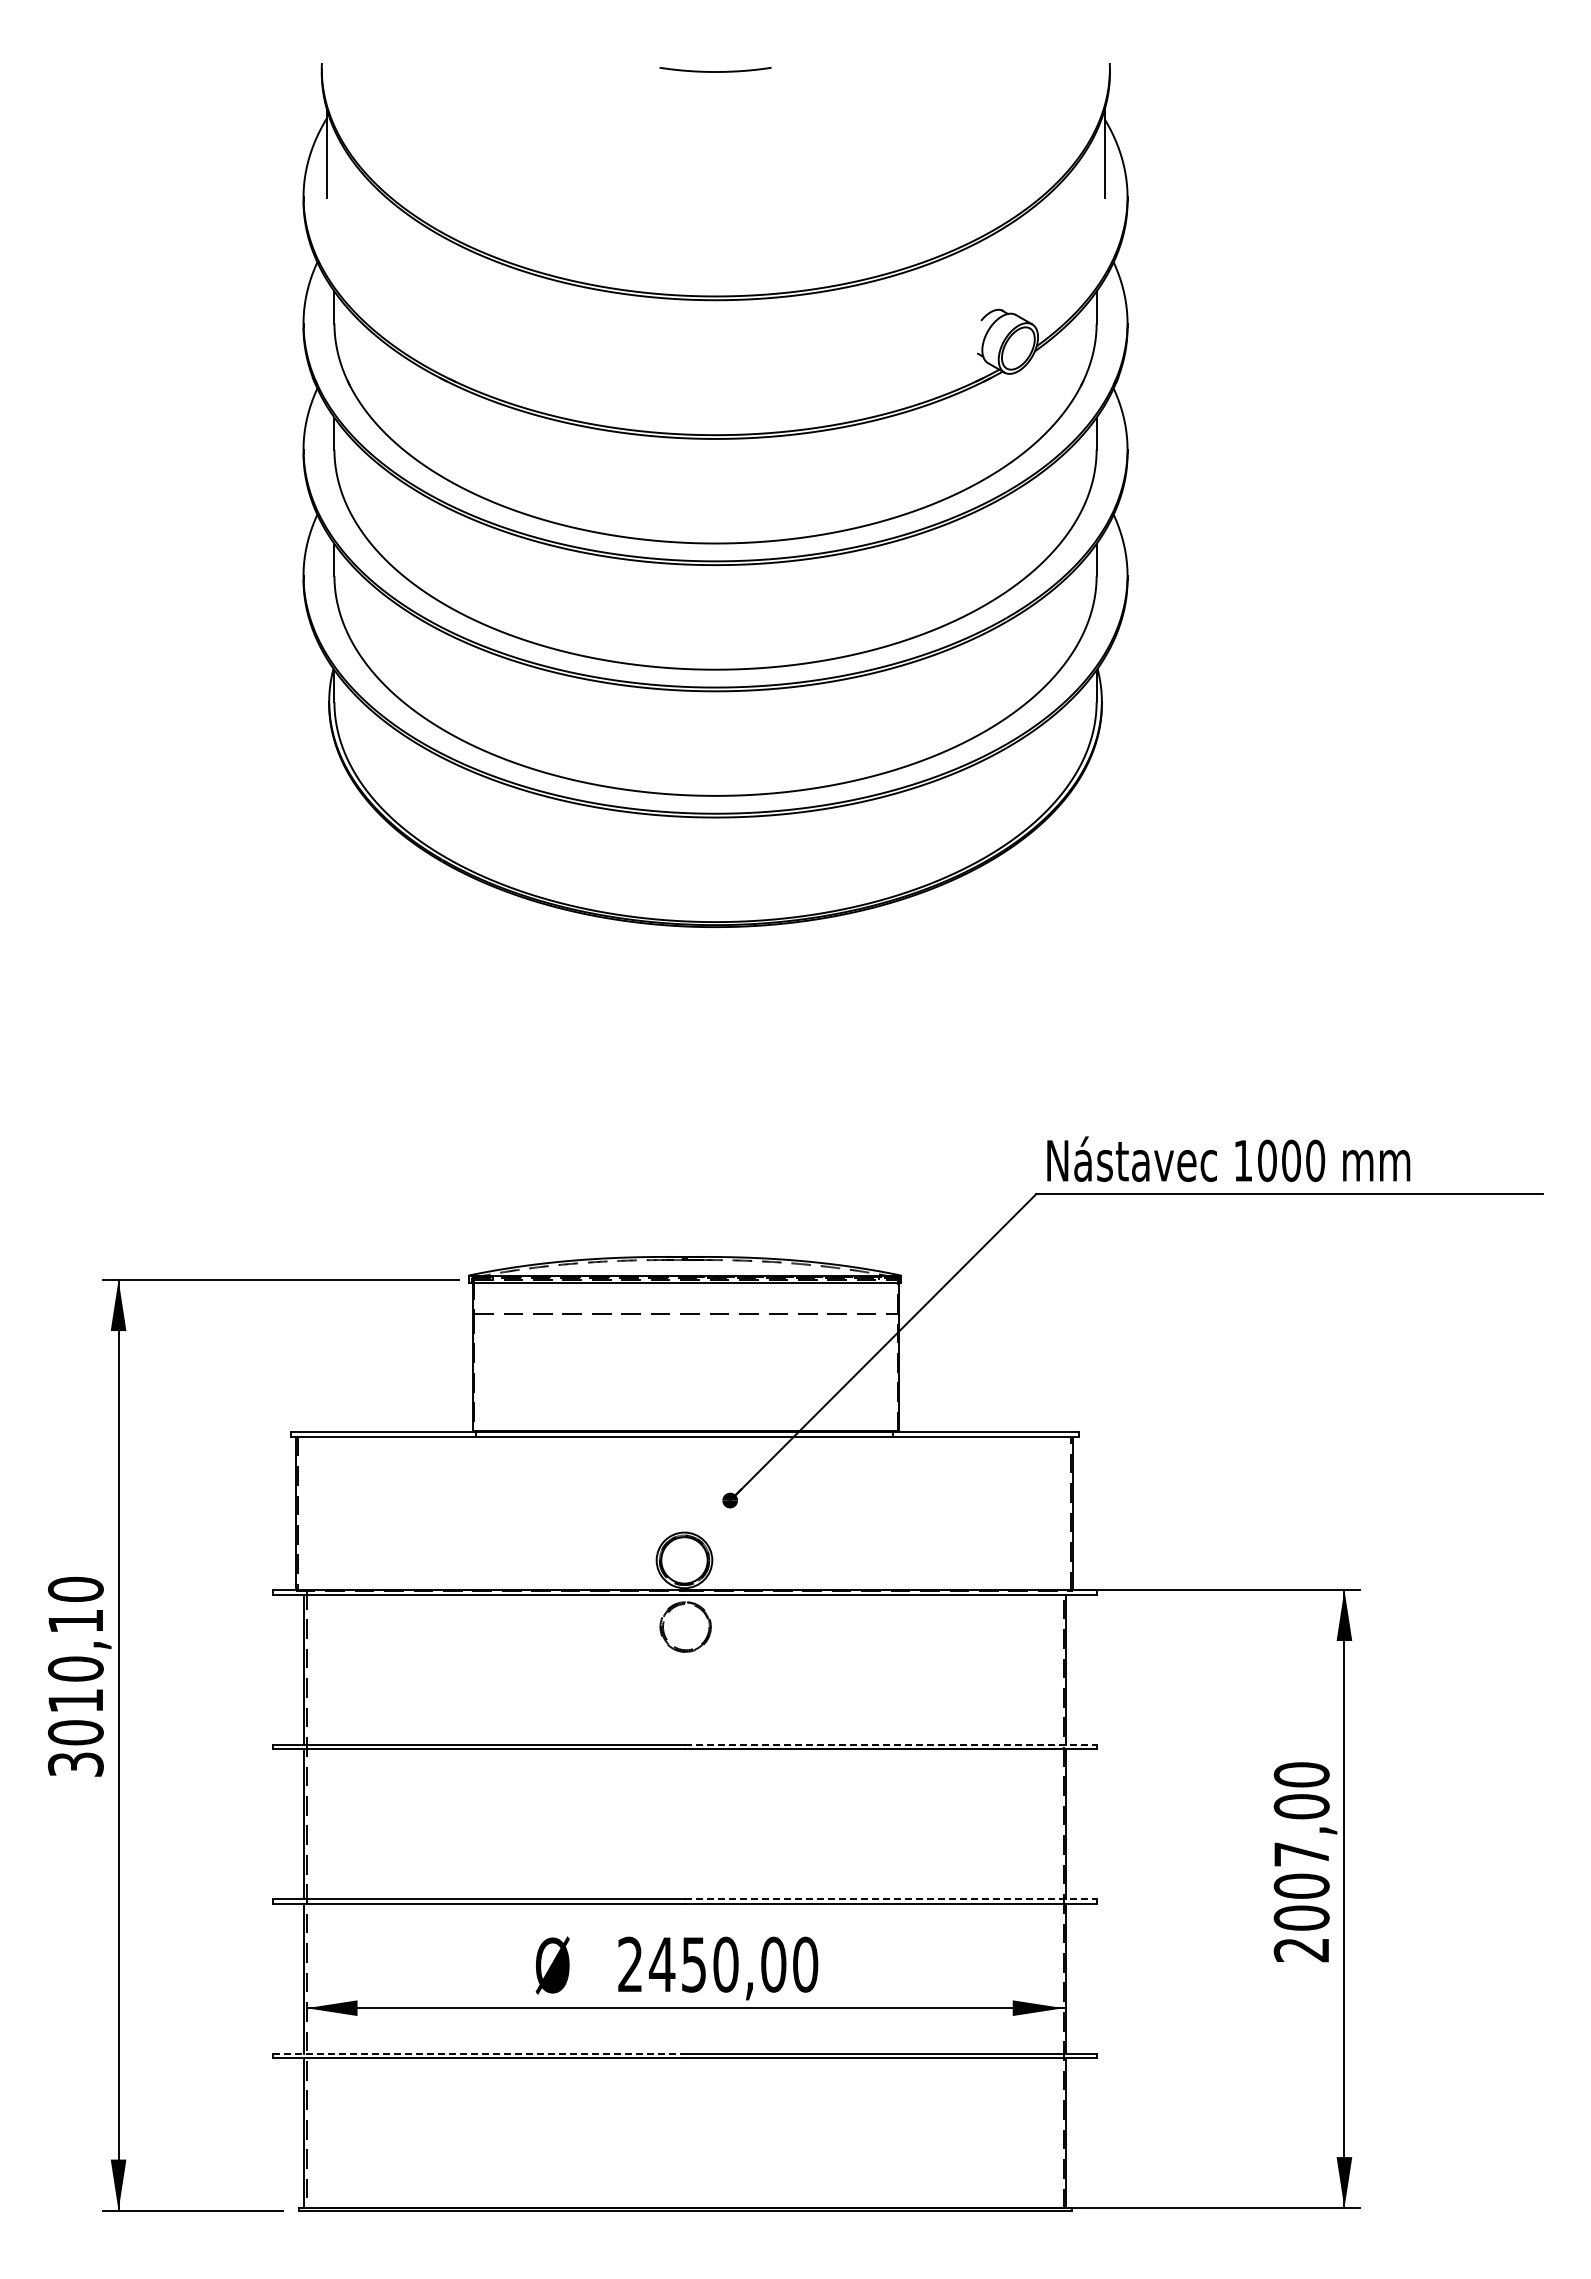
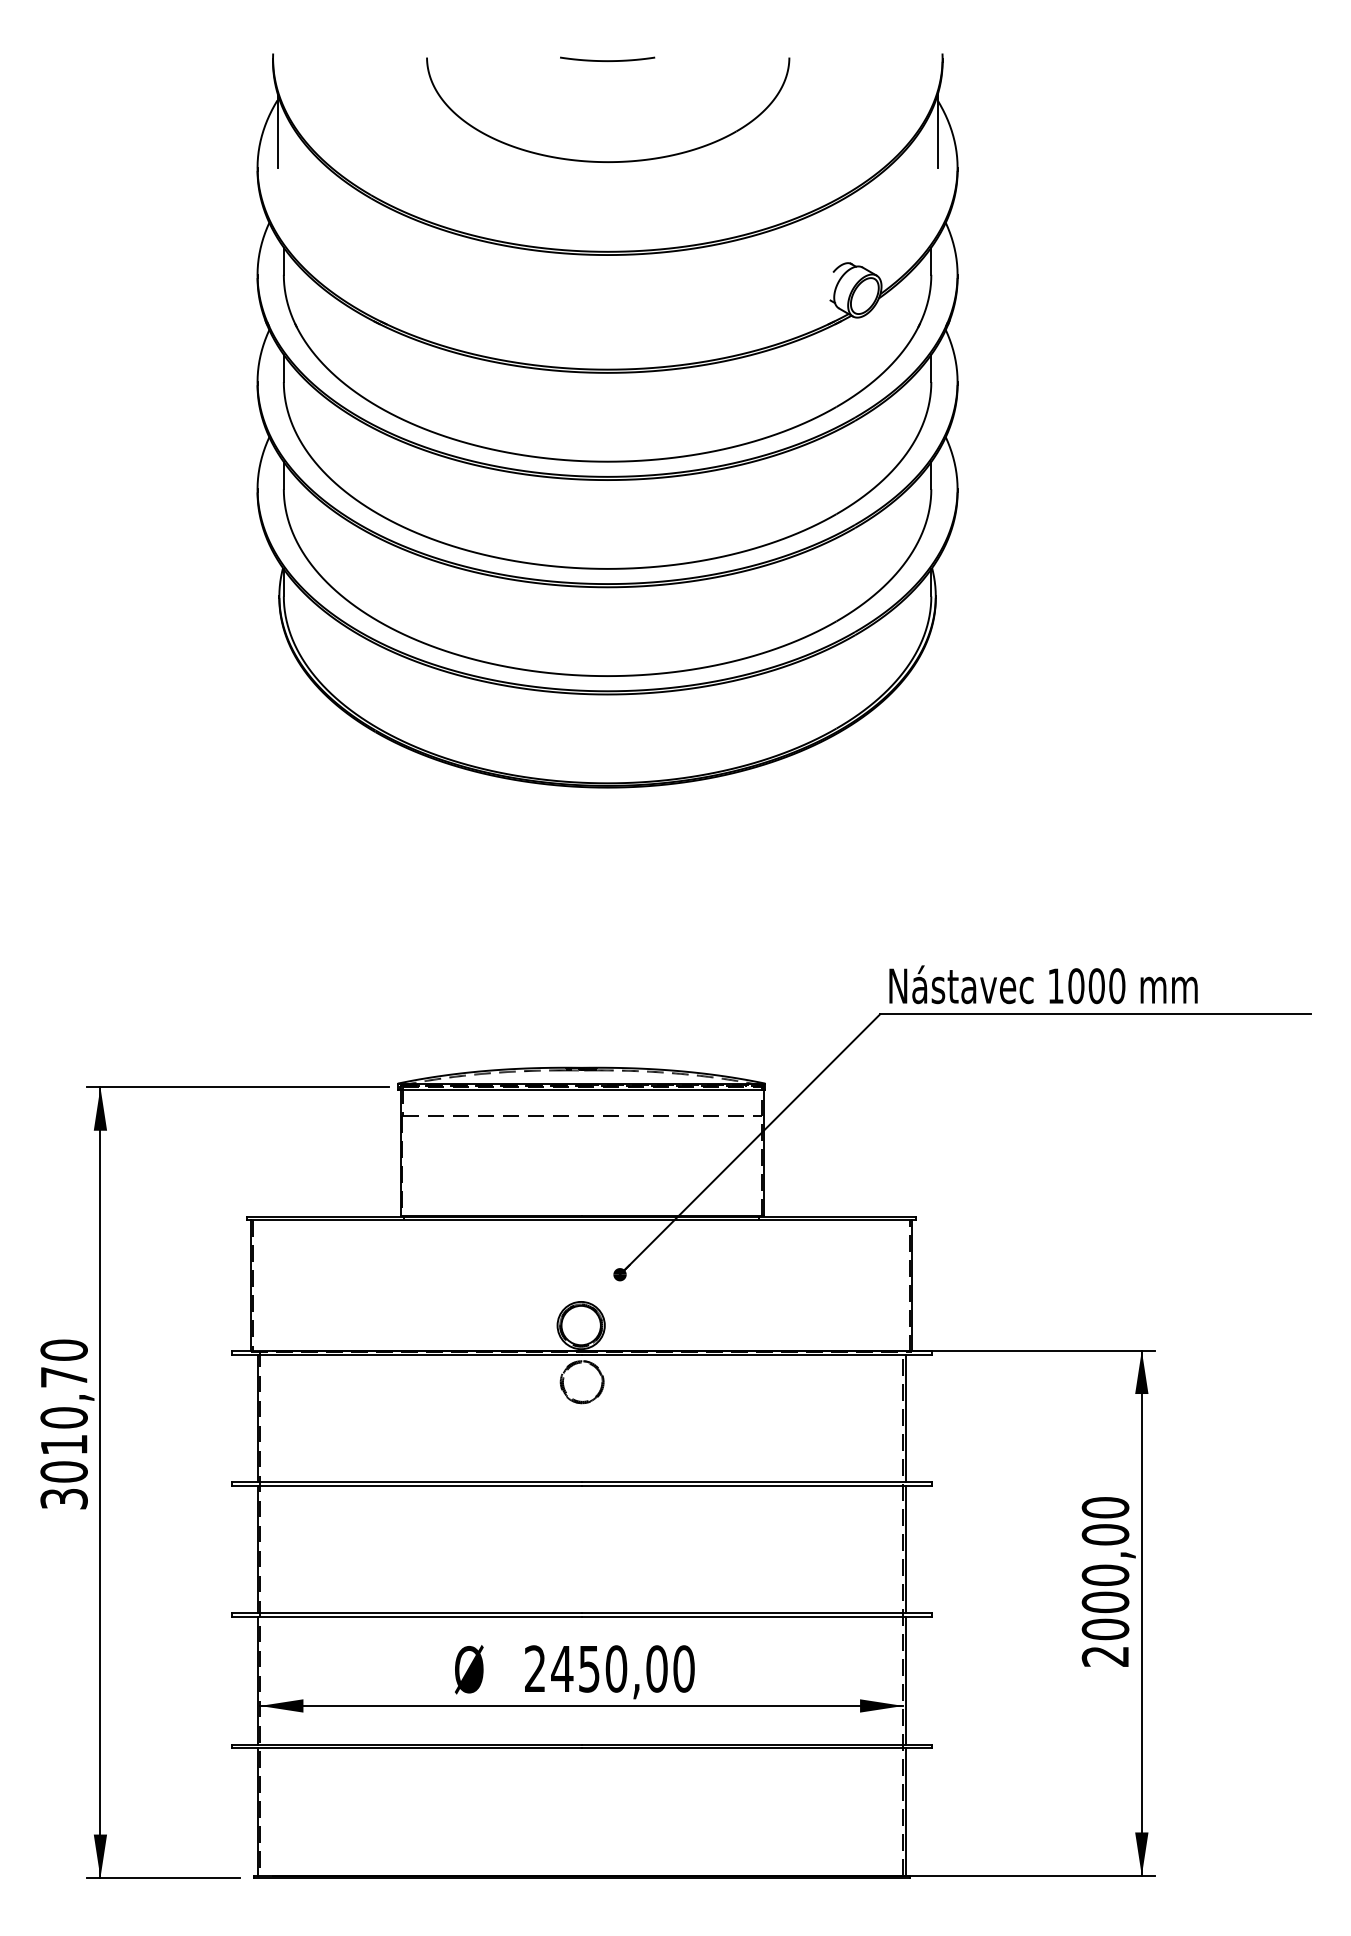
part: (722, 189) -> (613, 160), added
text: (75, 1621) -> (63, 1377), 3010,10 -> 3010,70
line: (891, 1744) -> (757, 1481), dashed -> solid
text: (1301, 1853) -> (1105, 1574), 2007,00 -> 2000,00
line: (891, 1899) -> (757, 1613), dashed -> solid
line: (479, 2053) -> (407, 1744), dashed -> solid

